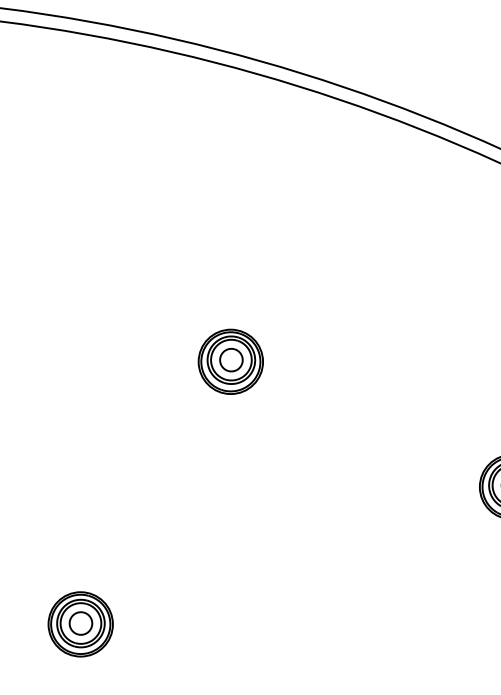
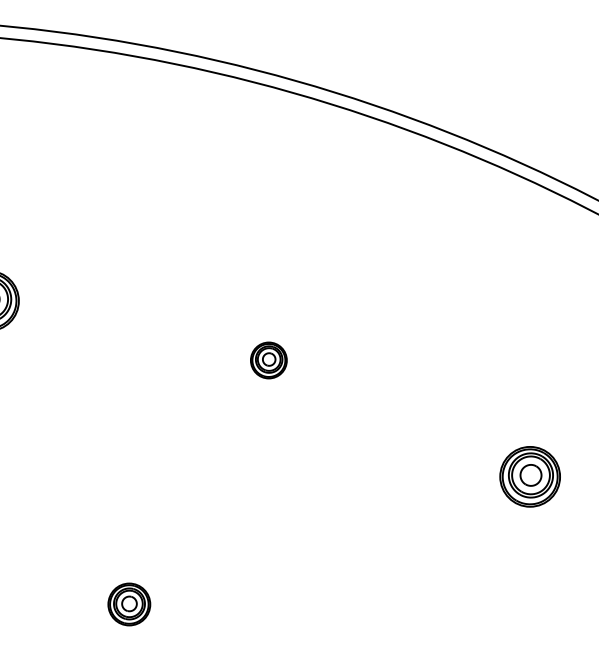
part: (230, 361) -> (268, 360), size x0.6
part: (80, 624) -> (129, 604), size x0.7

